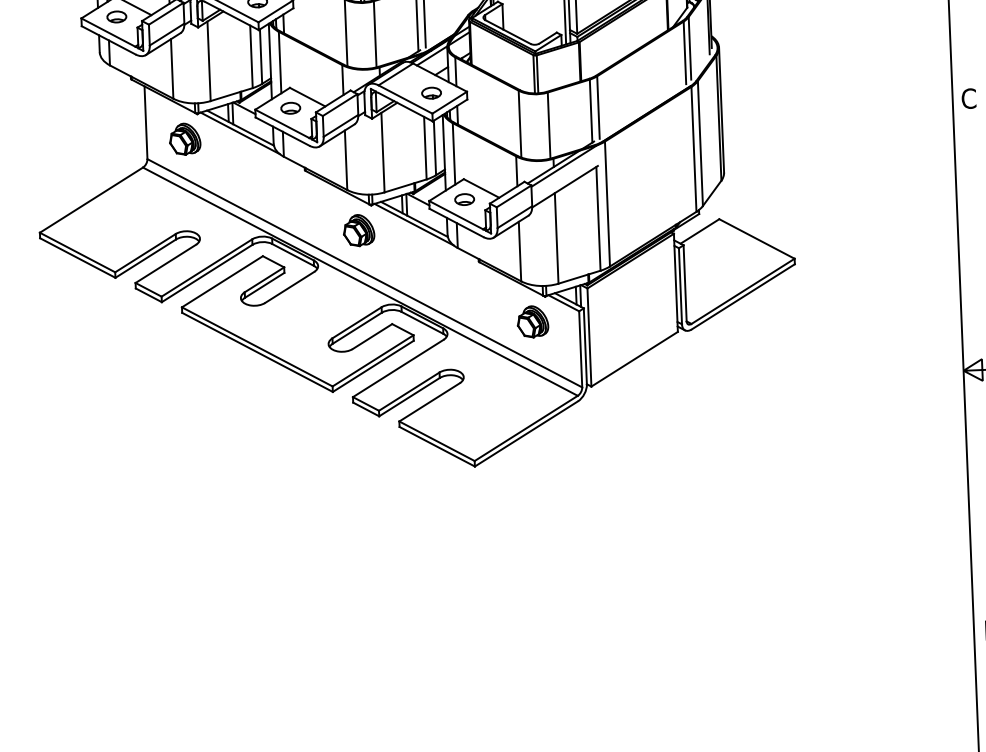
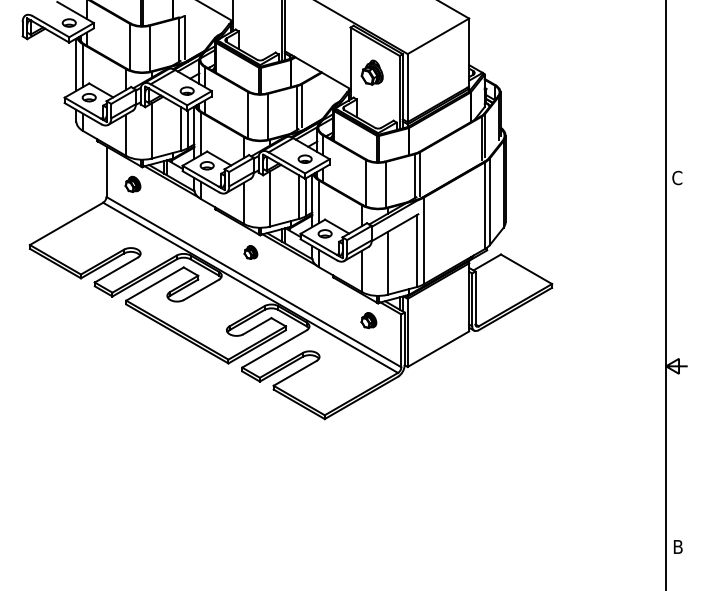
part: (184, 139) -> (132, 184), size x0.7
part: (358, 230) -> (250, 252), size x0.6
part: (532, 321) -> (368, 320), size x0.7

